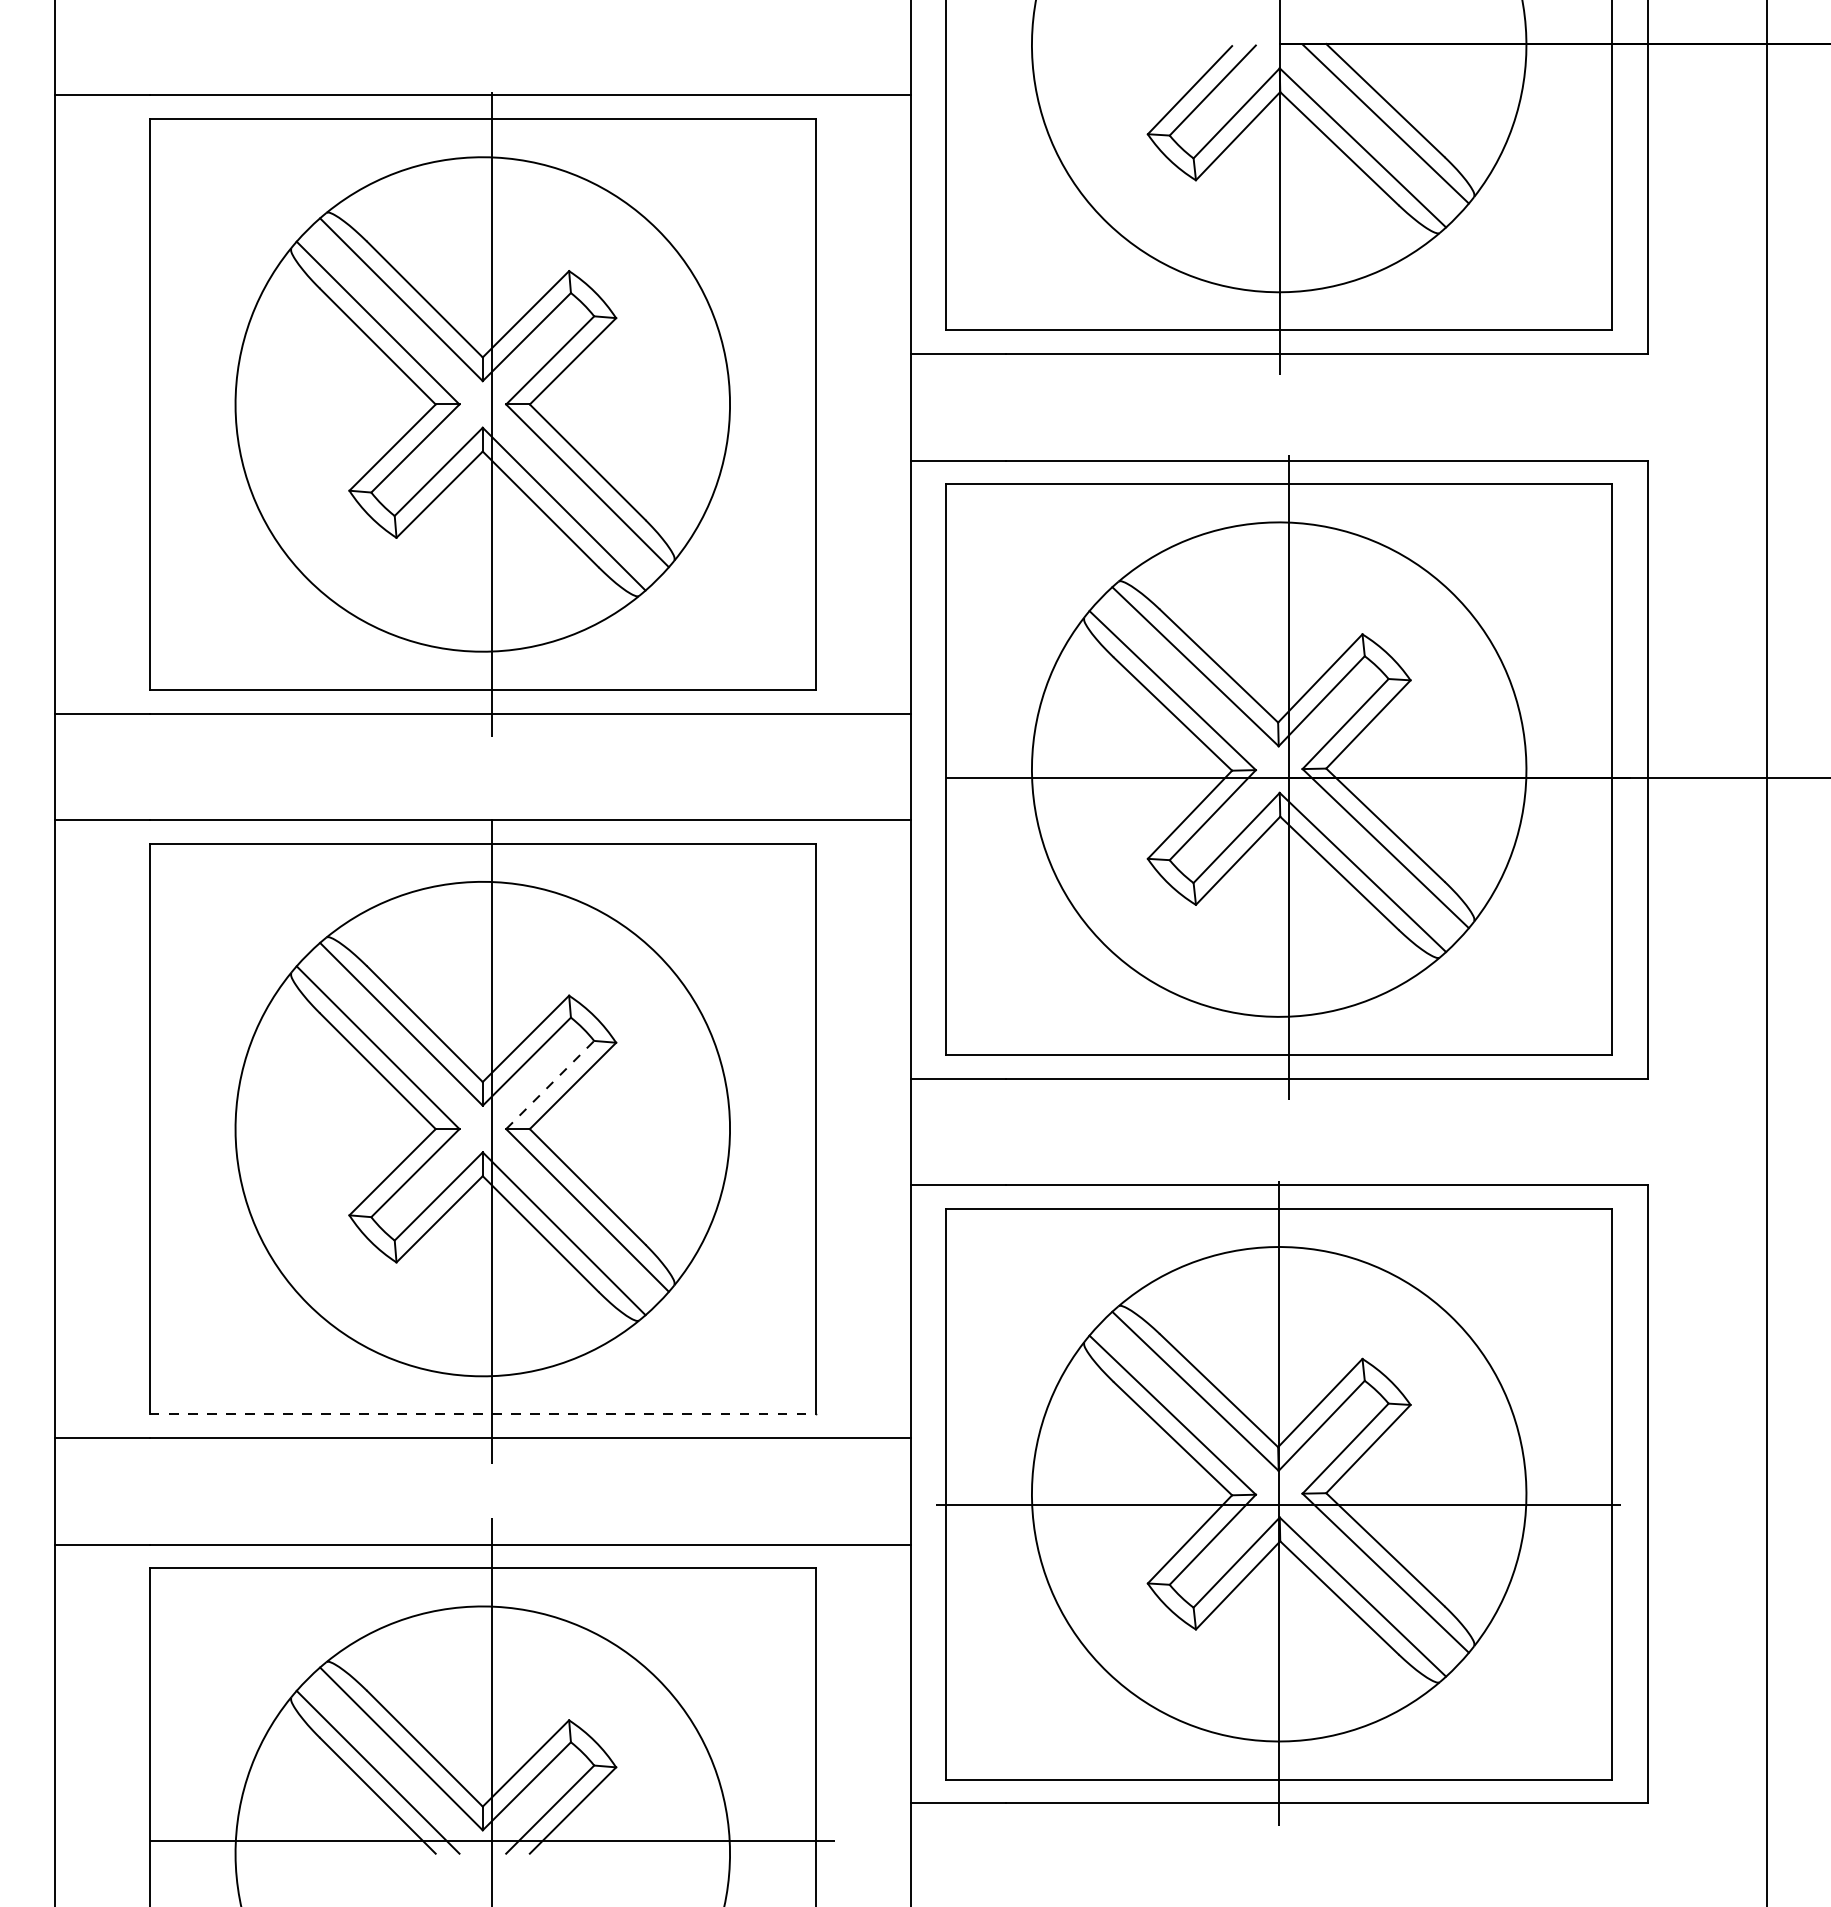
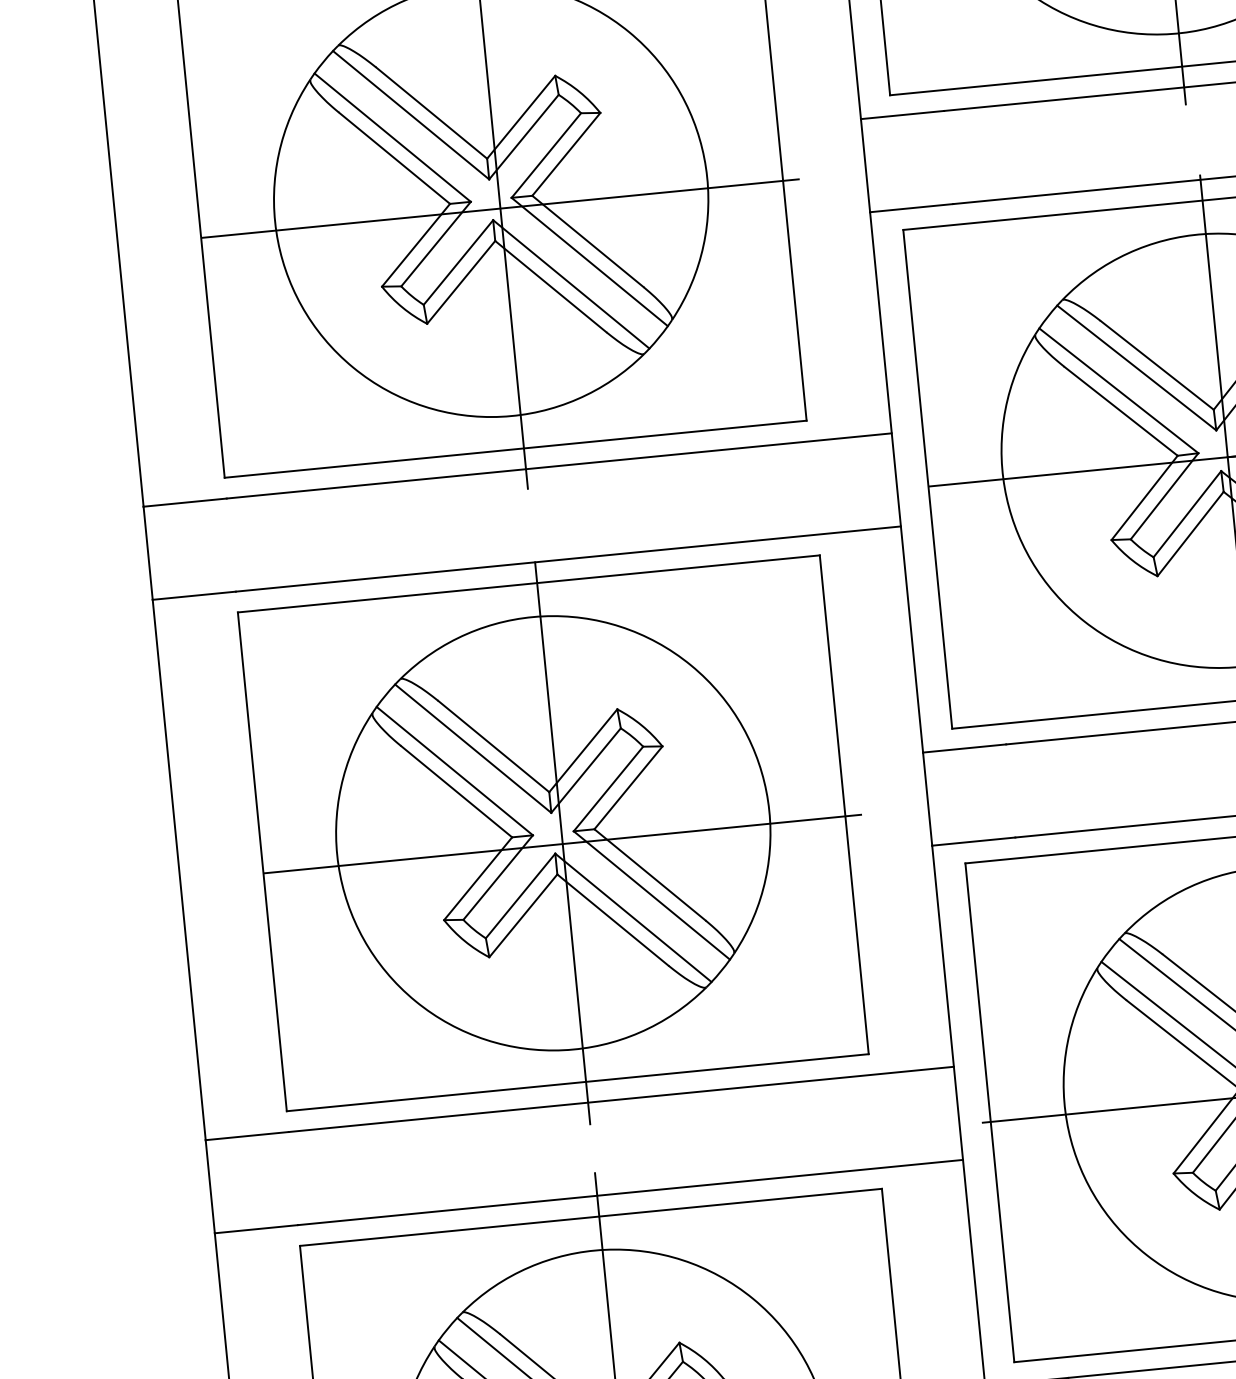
line: (491, 415) -> (499, 208), added
line: (550, 1084) -> (608, 788), dashed -> solid
line: (491, 1142) -> (562, 844), added
line: (482, 1414) -> (577, 1082), dashed -> solid

